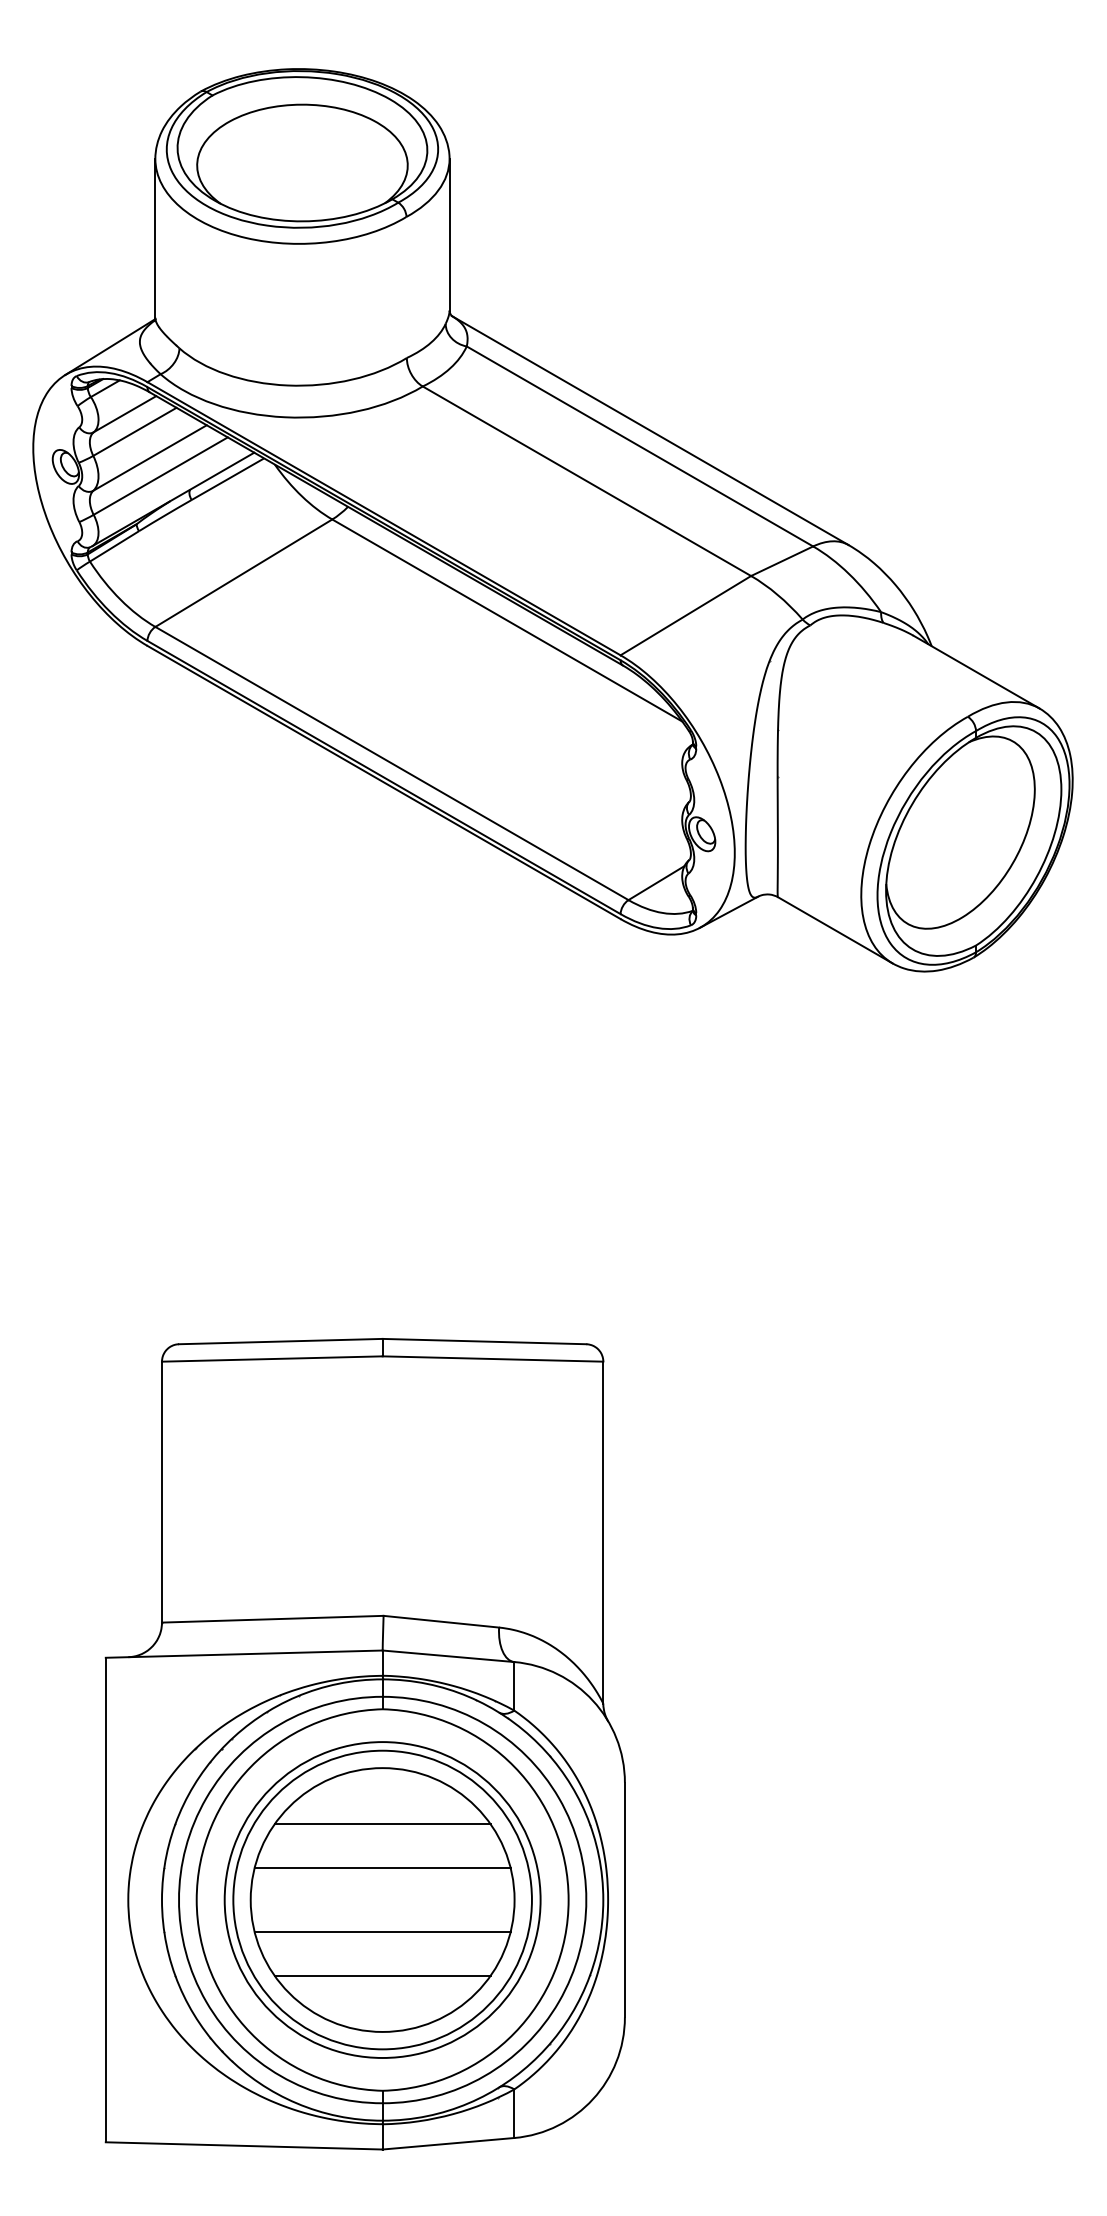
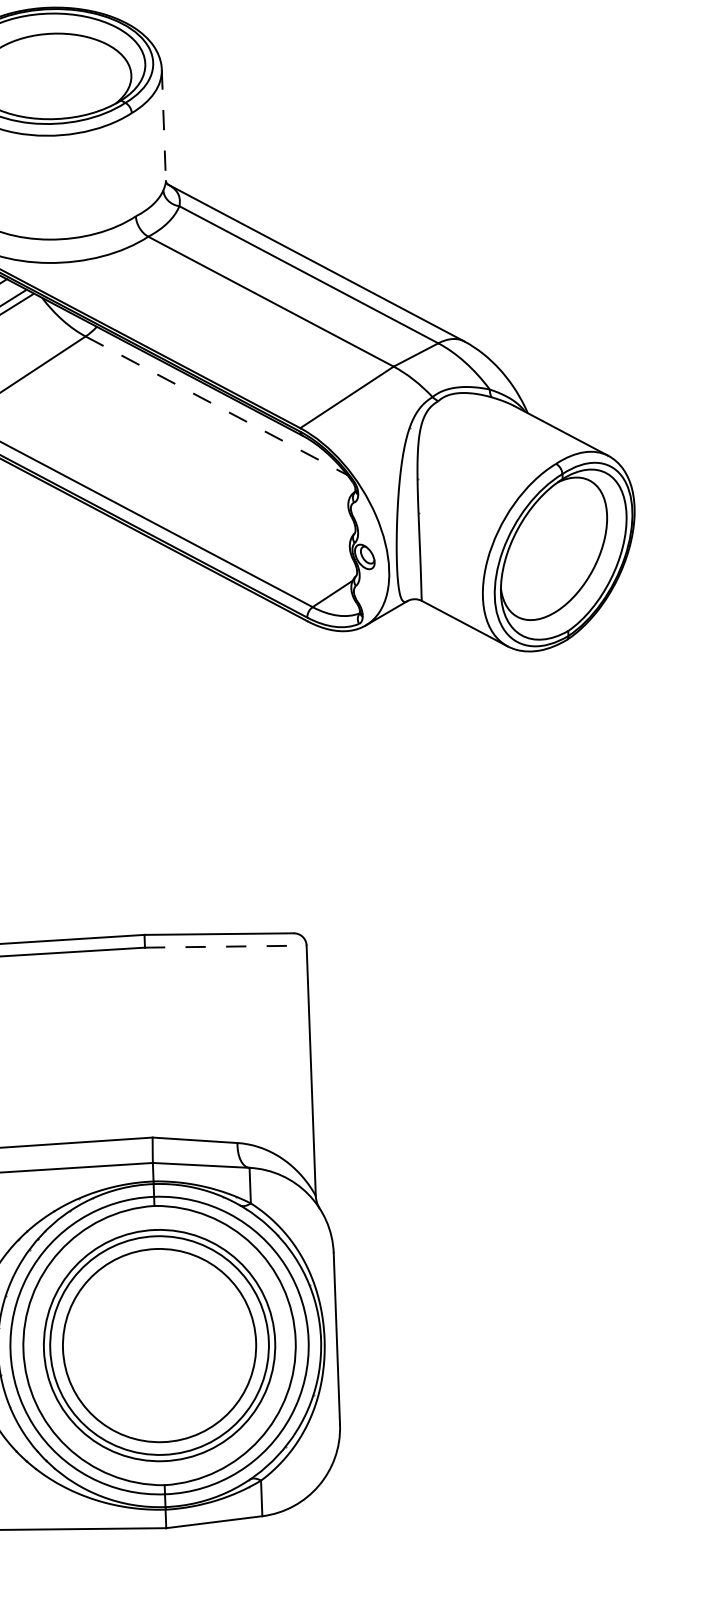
line: (449, 234) -> (163, 124), solid -> dashed
line: (507, 620) -> (216, 405), solid -> dashed
line: (493, 1359) -> (226, 946), solid -> dashed
line: (382, 1824) -> (157, 1290), removed
line: (382, 1867) -> (158, 1321), removed
line: (382, 1932) -> (160, 1369), removed
line: (382, 1975) -> (161, 1400), removed

